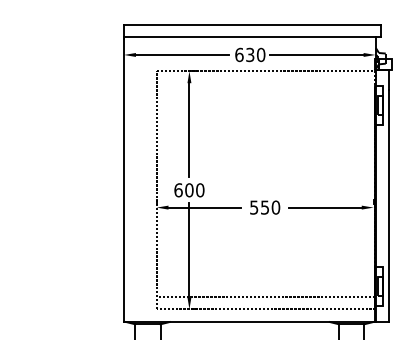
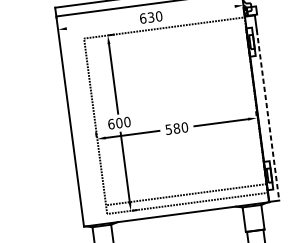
line: (182, 54) -> (101, 23), removed
line: (316, 54) -> (199, 10), removed
line: (388, 205) -> (267, 115), solid -> dashed
text: (264, 207) -> (176, 128), 550 -> 580

